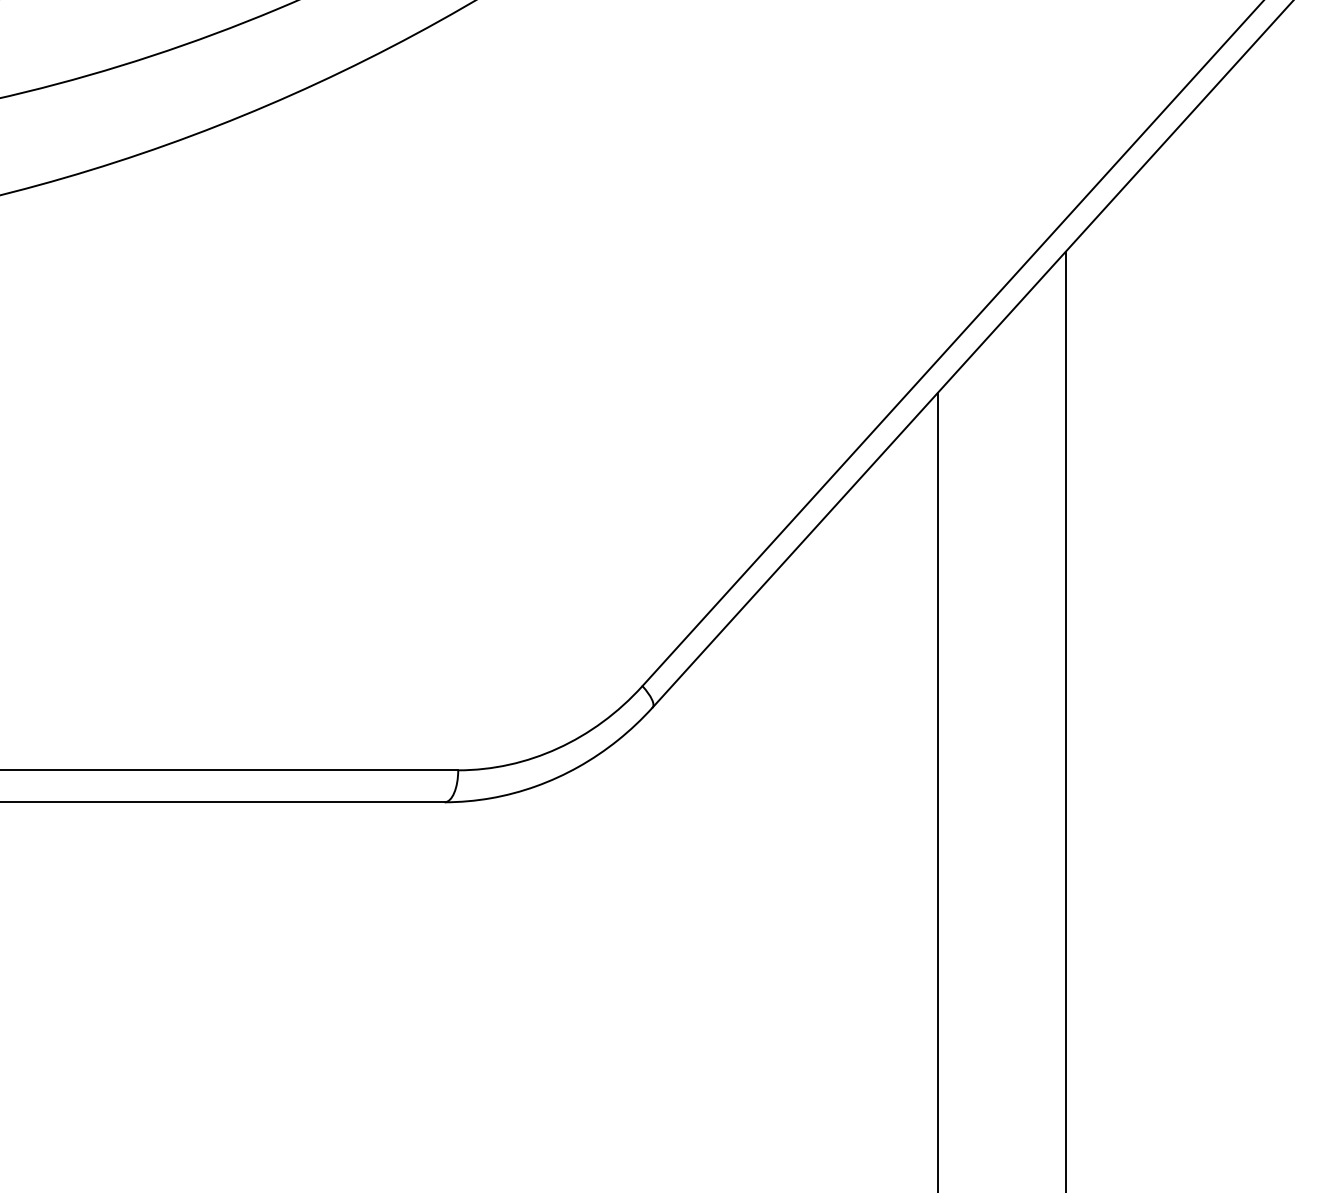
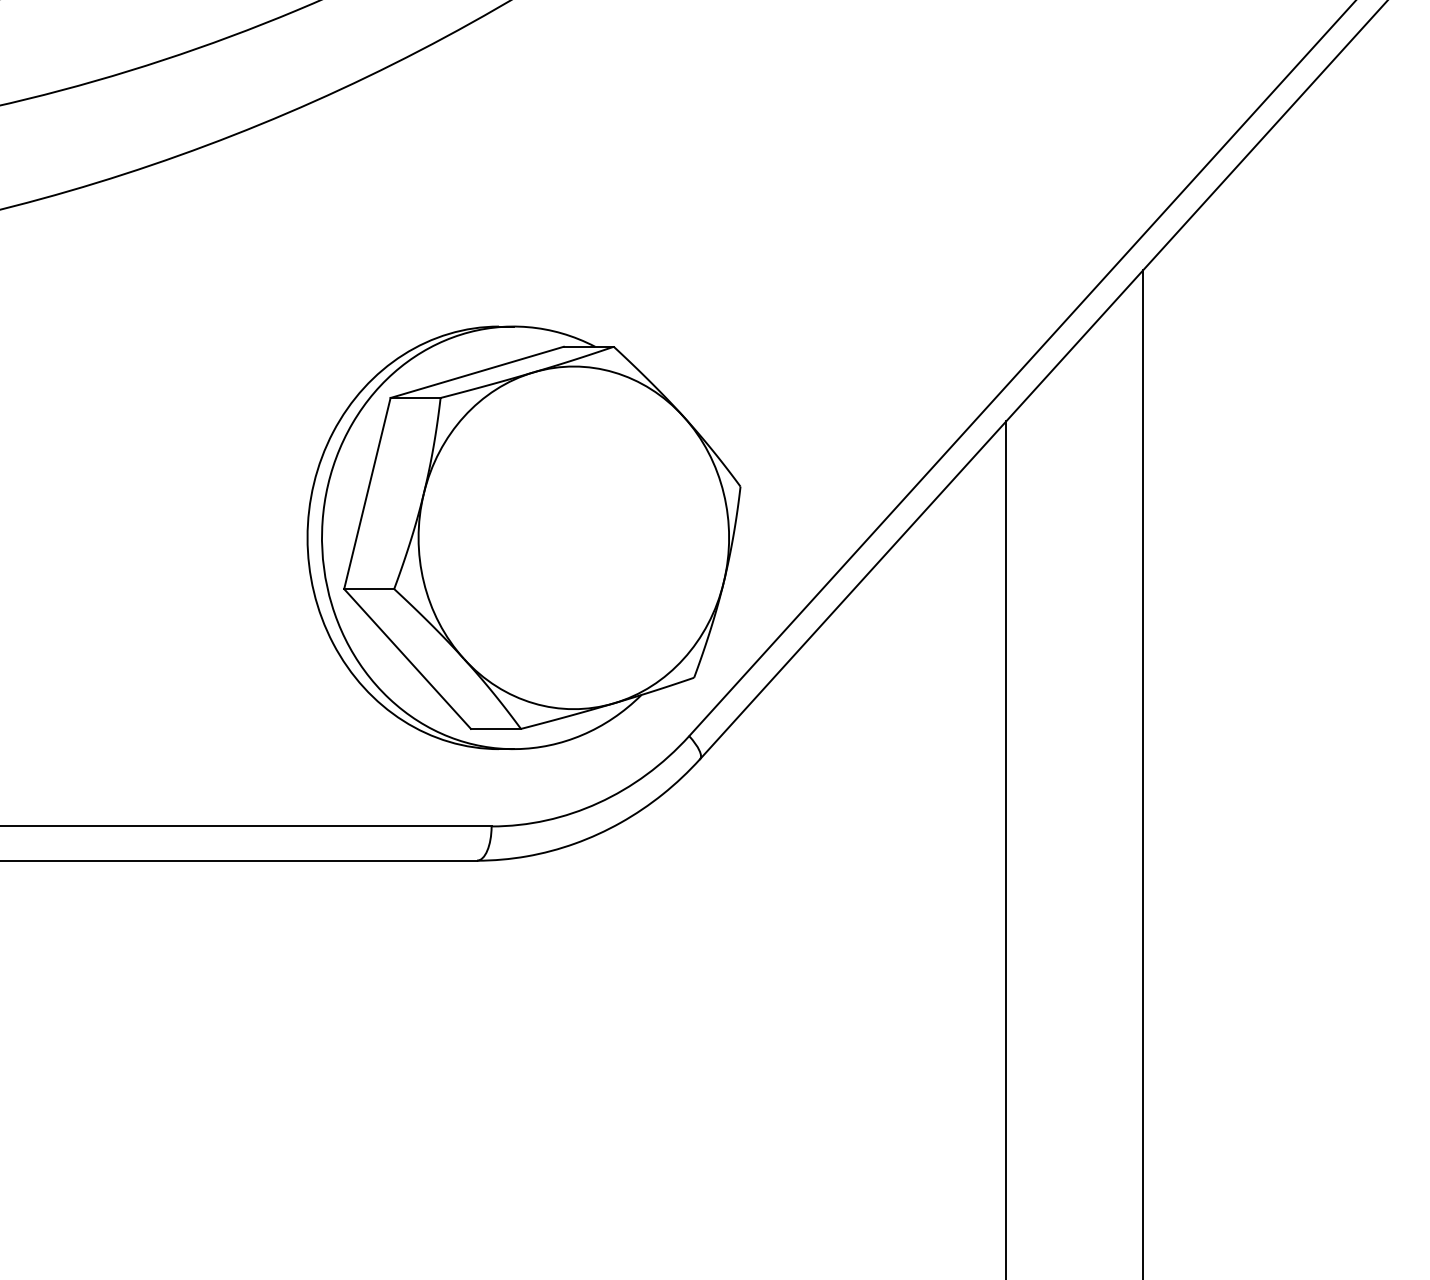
part: (488, 501) -> (524, 538), added

